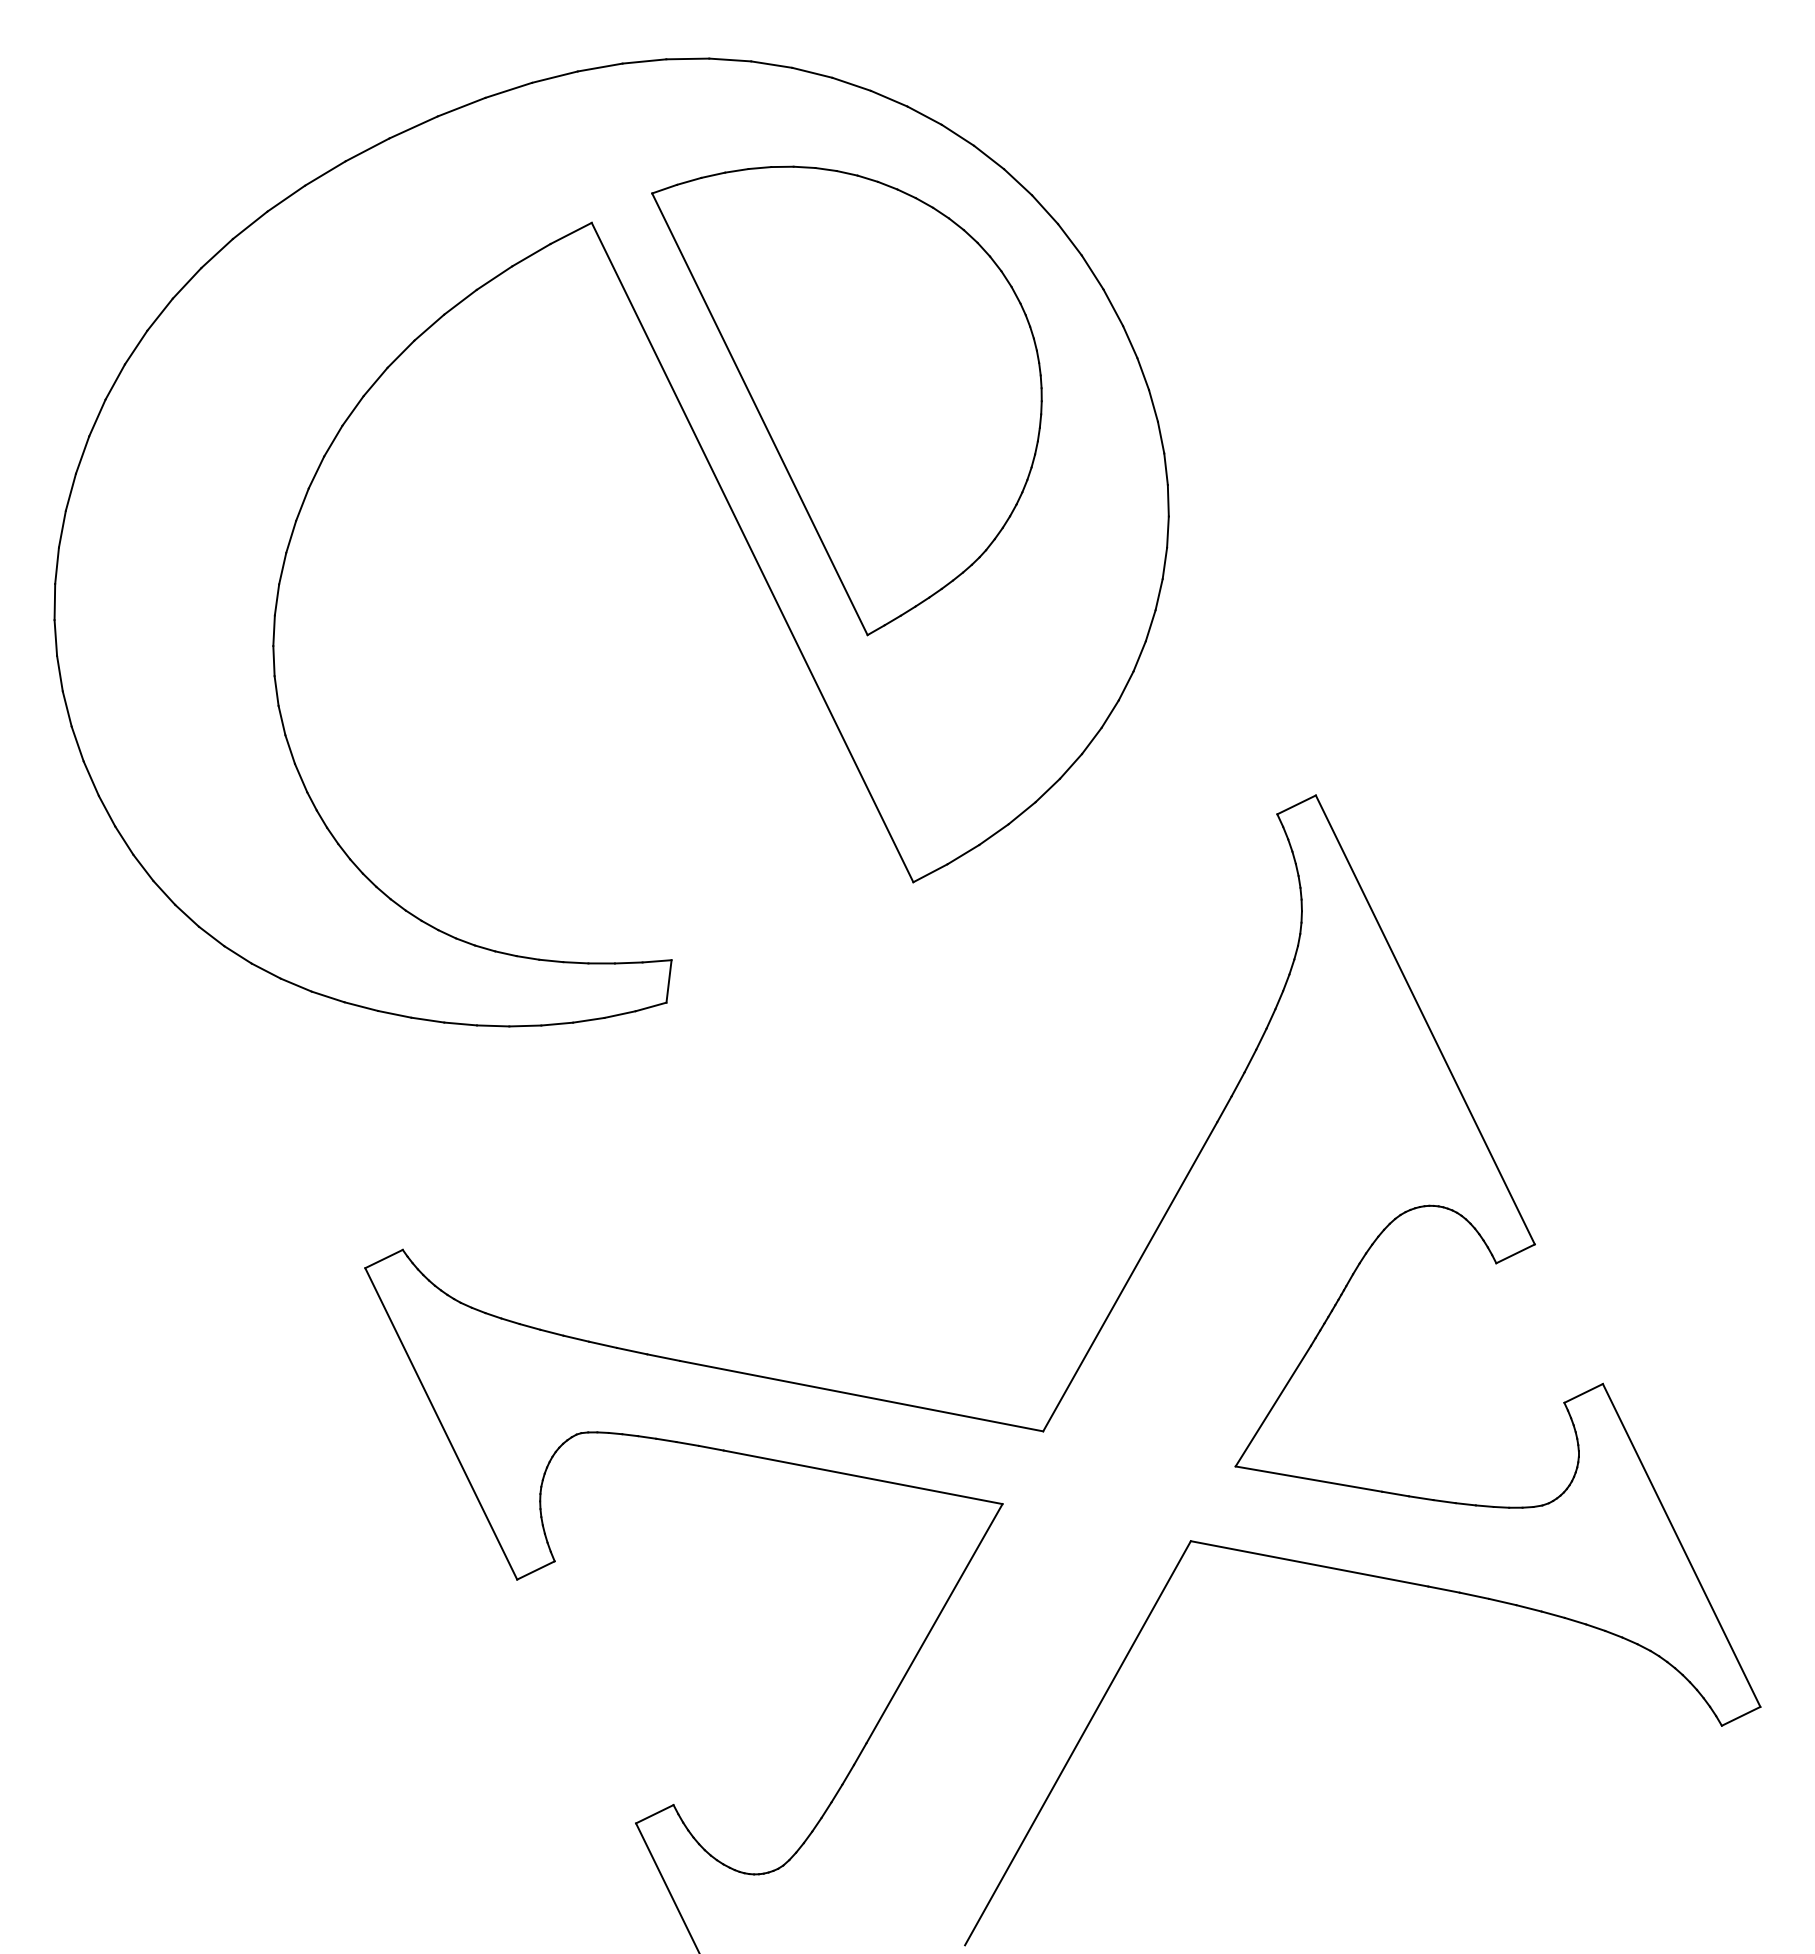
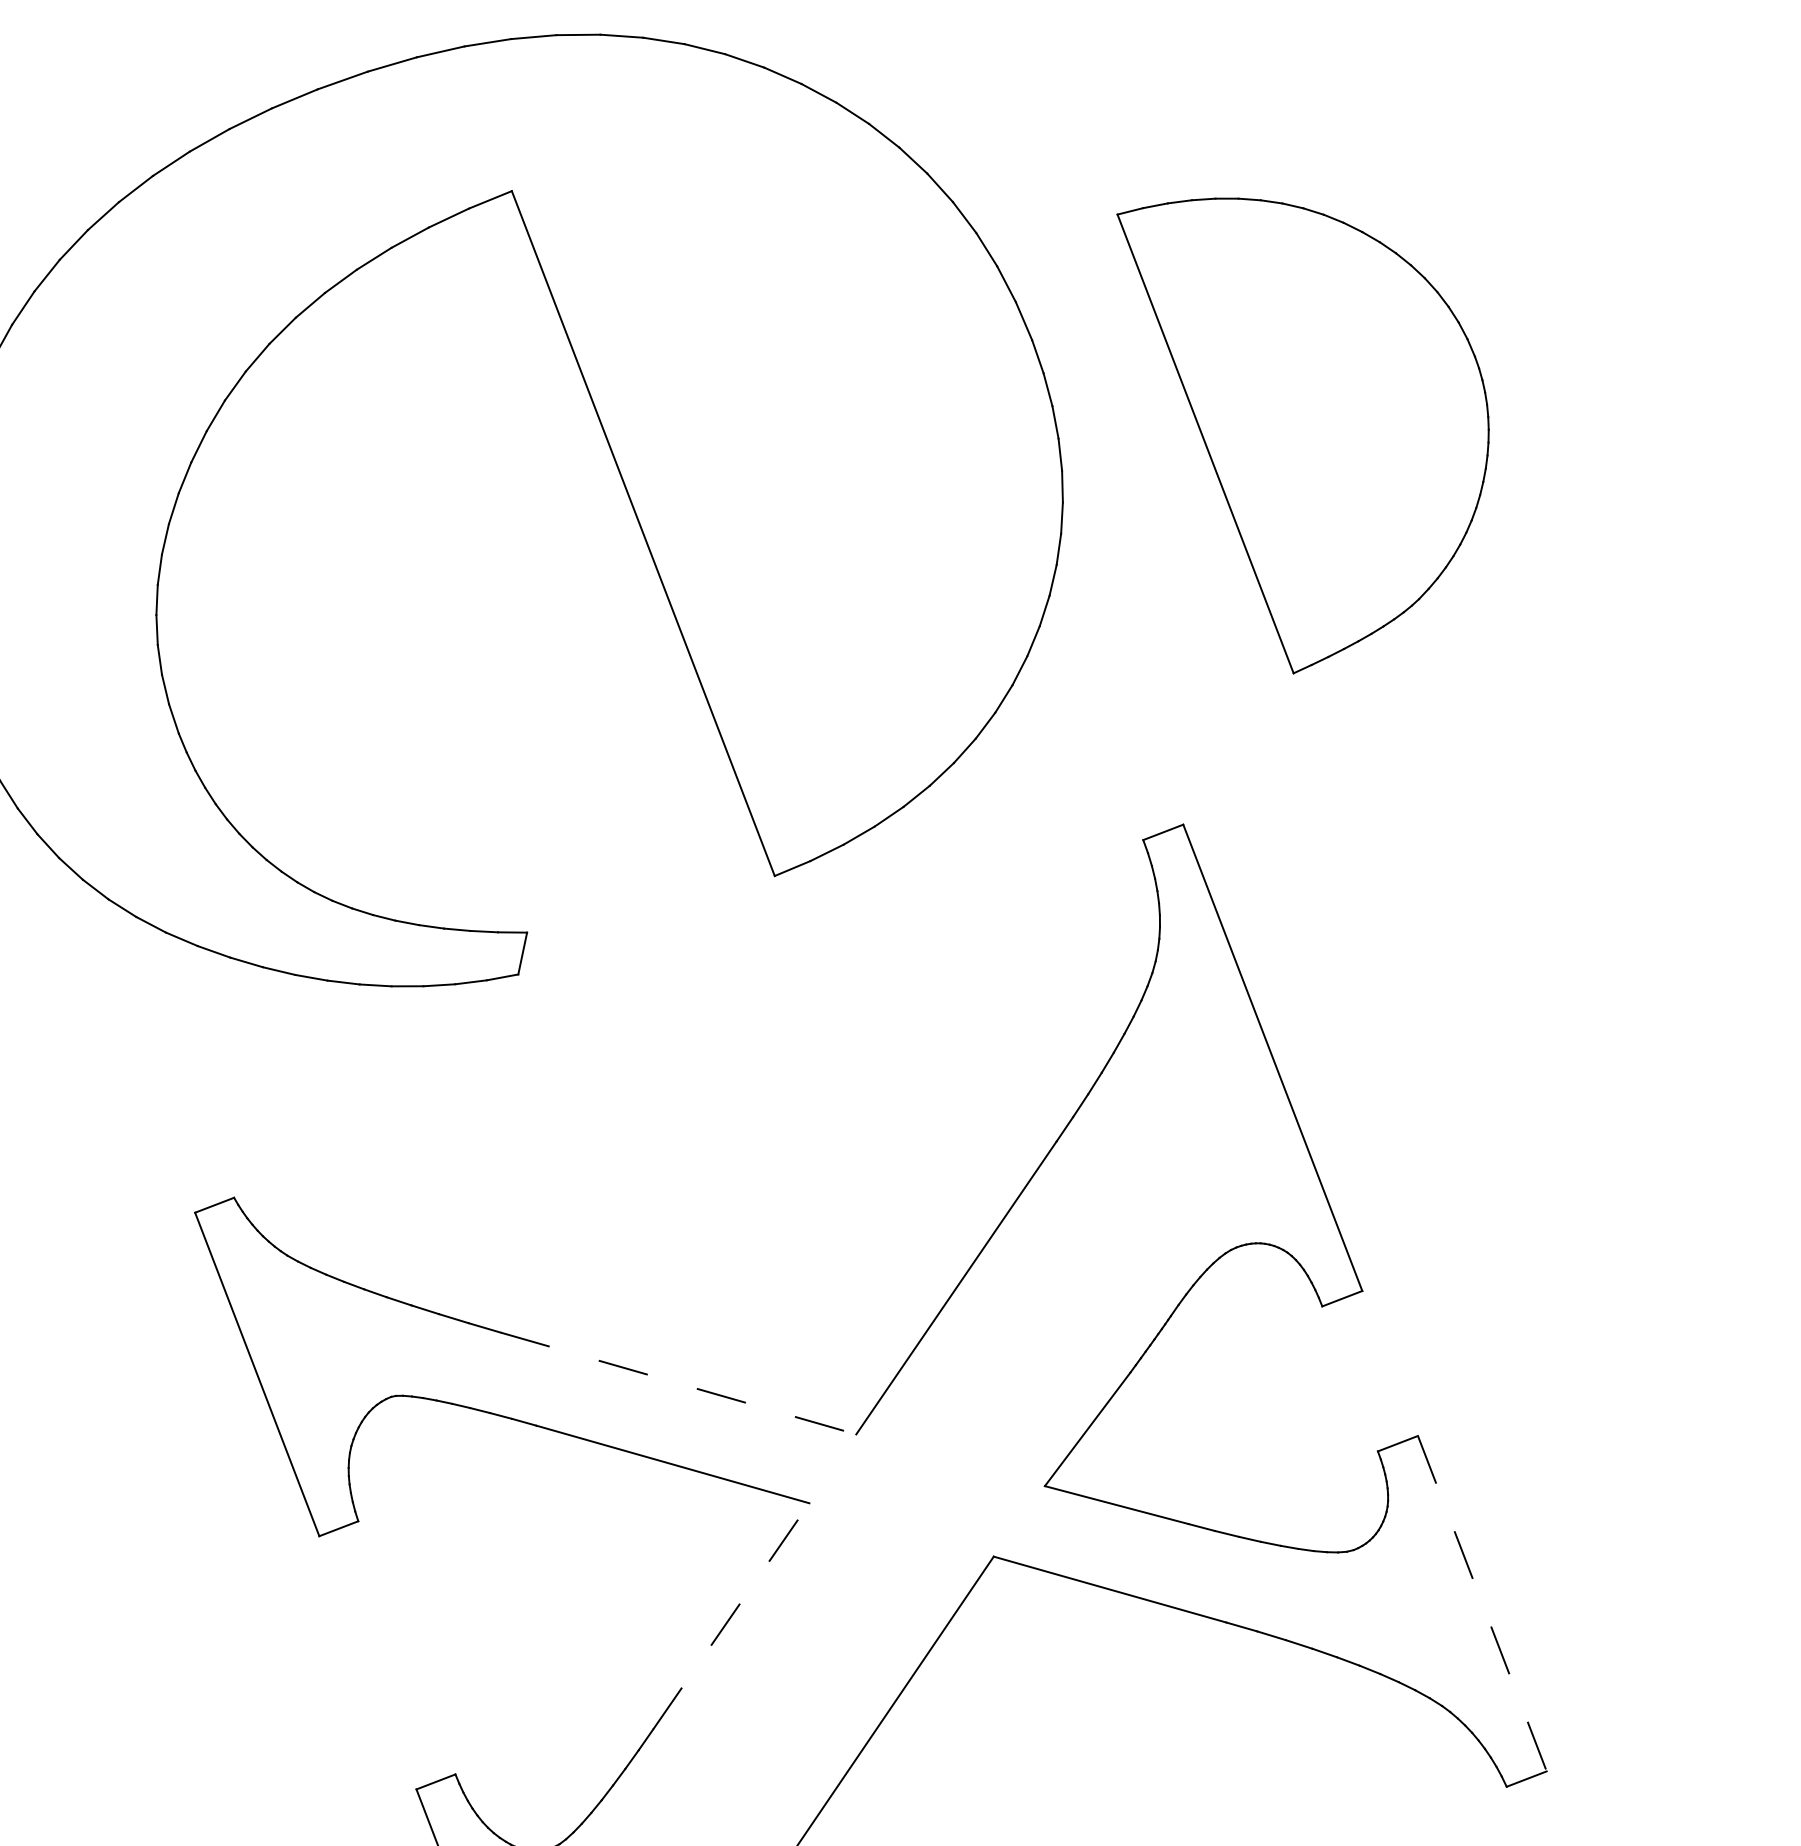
part: (846, 400) -> (1293, 437), moved
line: (861, 1396) -> (678, 1383), solid -> dashed
line: (1681, 1545) -> (1482, 1603), solid -> dashed
line: (934, 1623) -> (731, 1616), solid -> dashed

